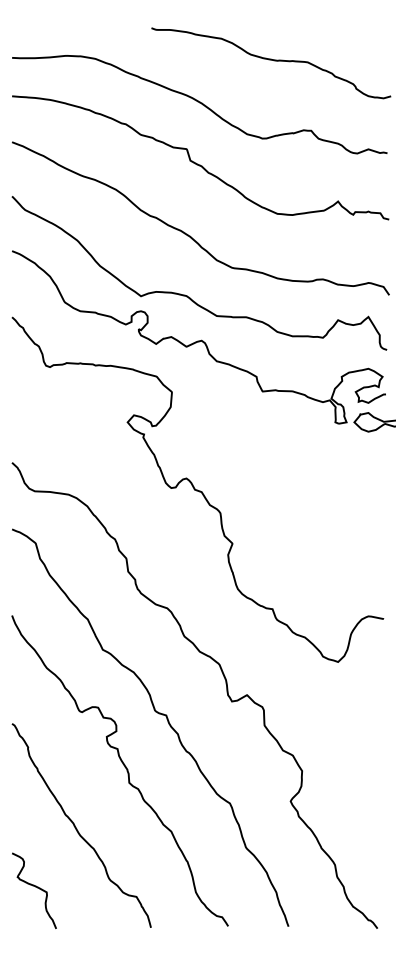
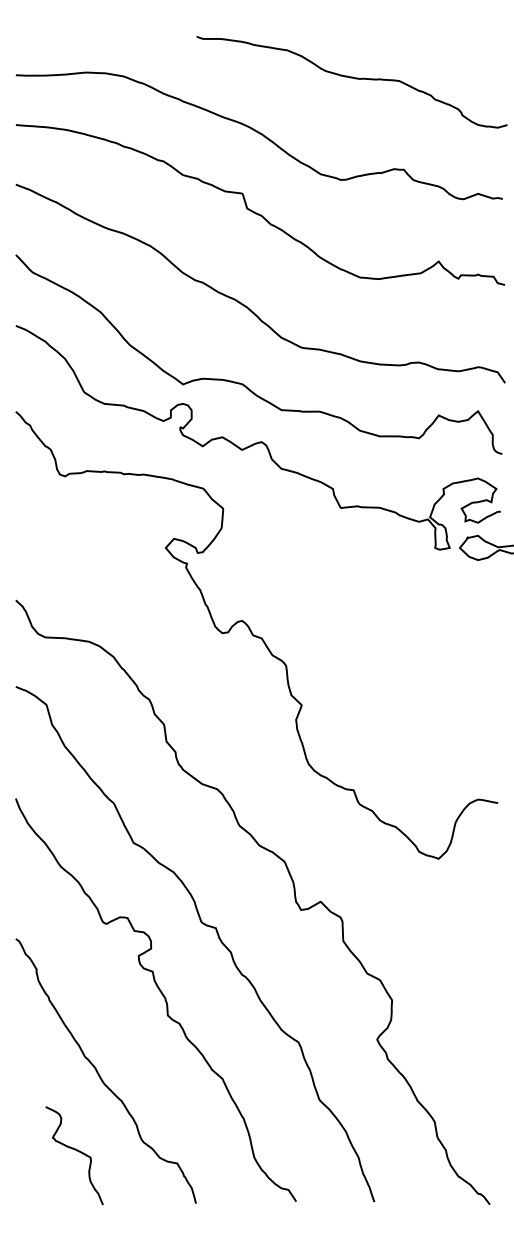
curve: (35, 887) -> (76, 1151), moved

